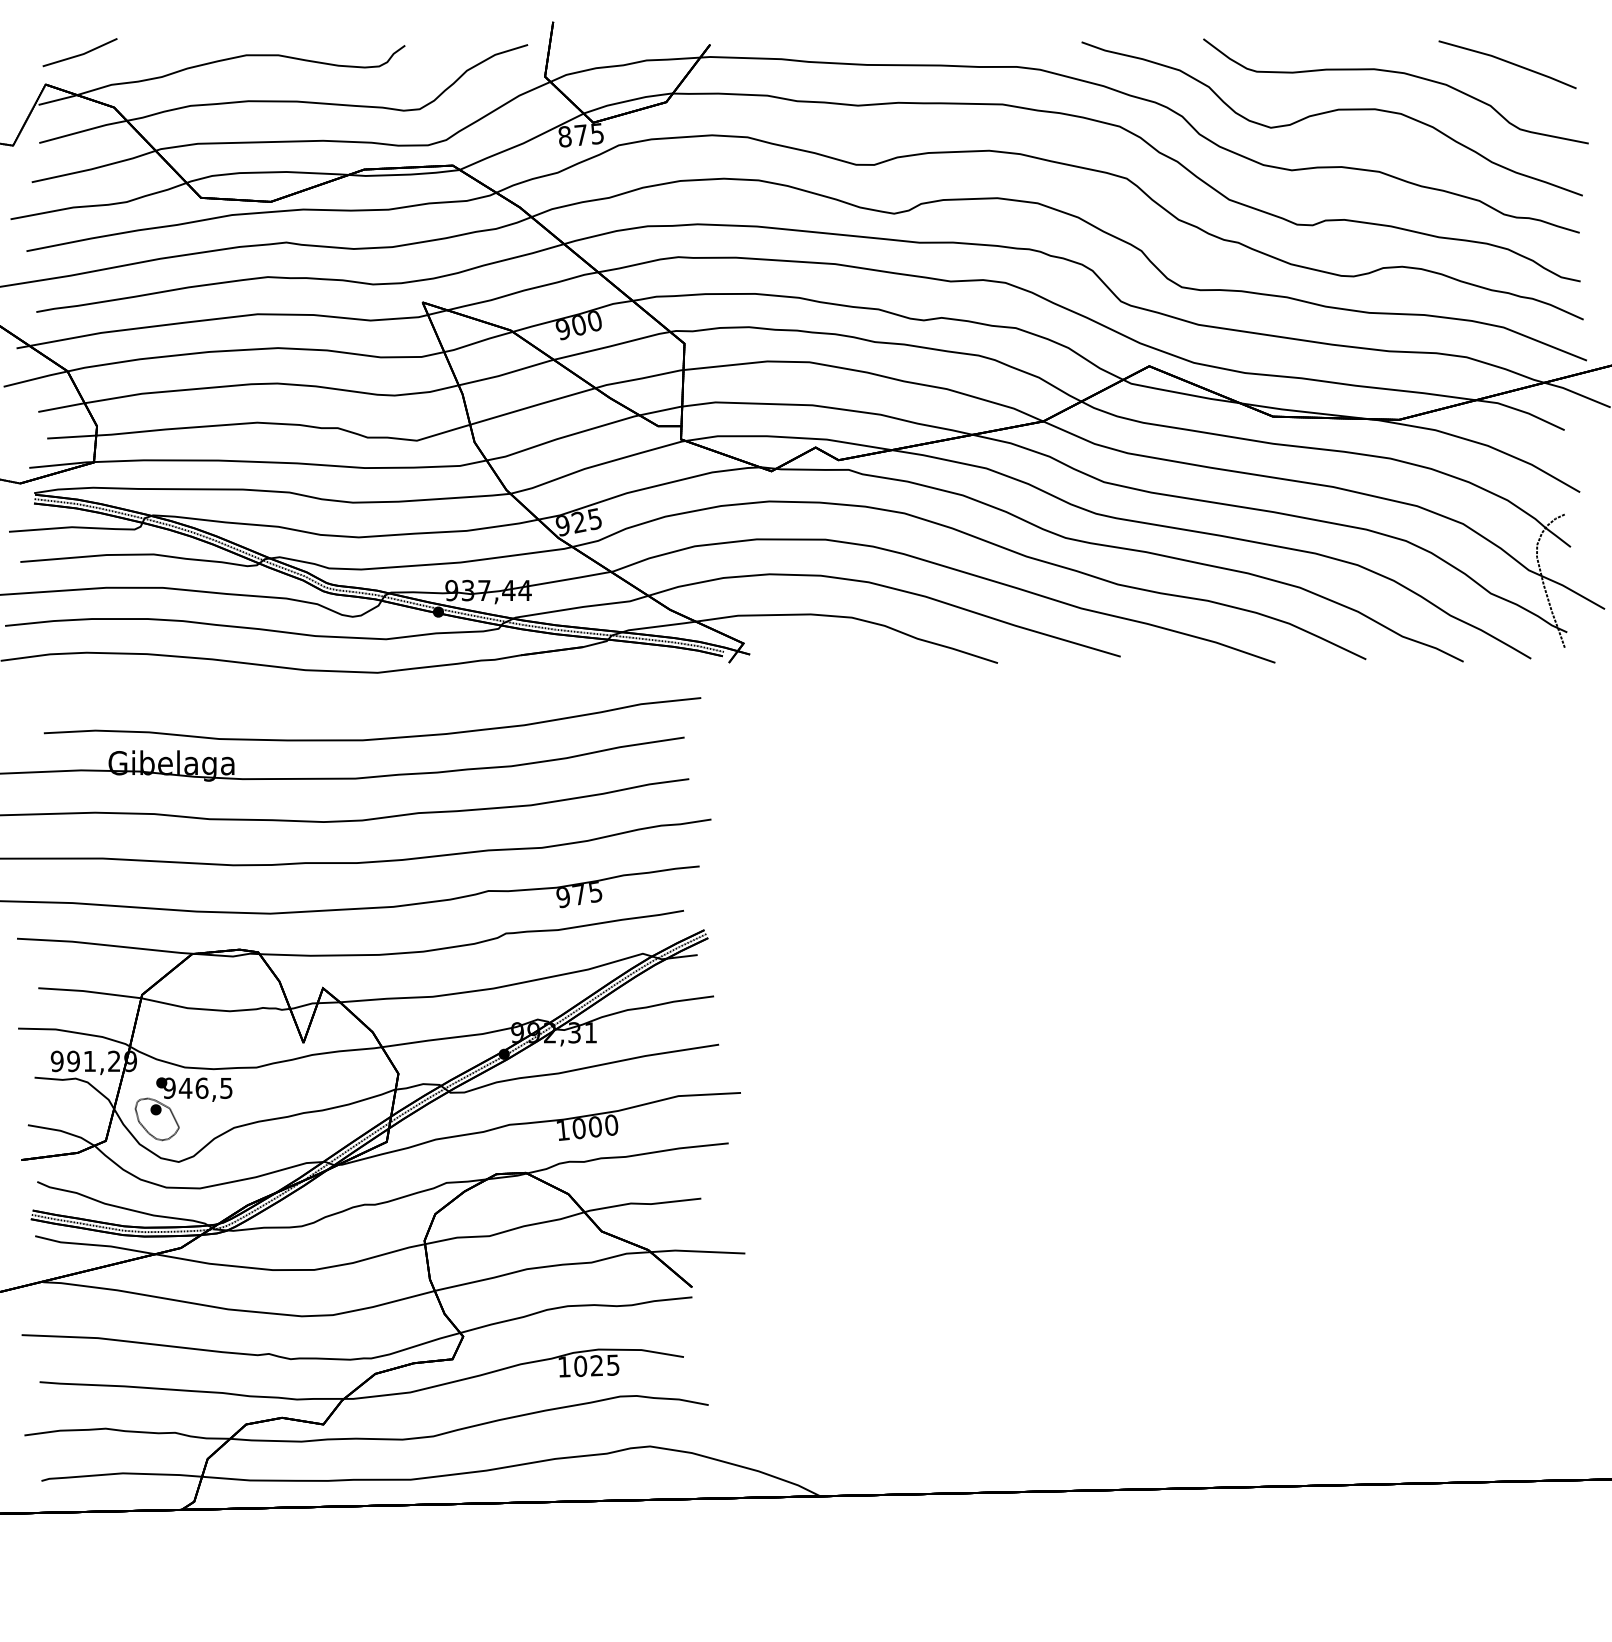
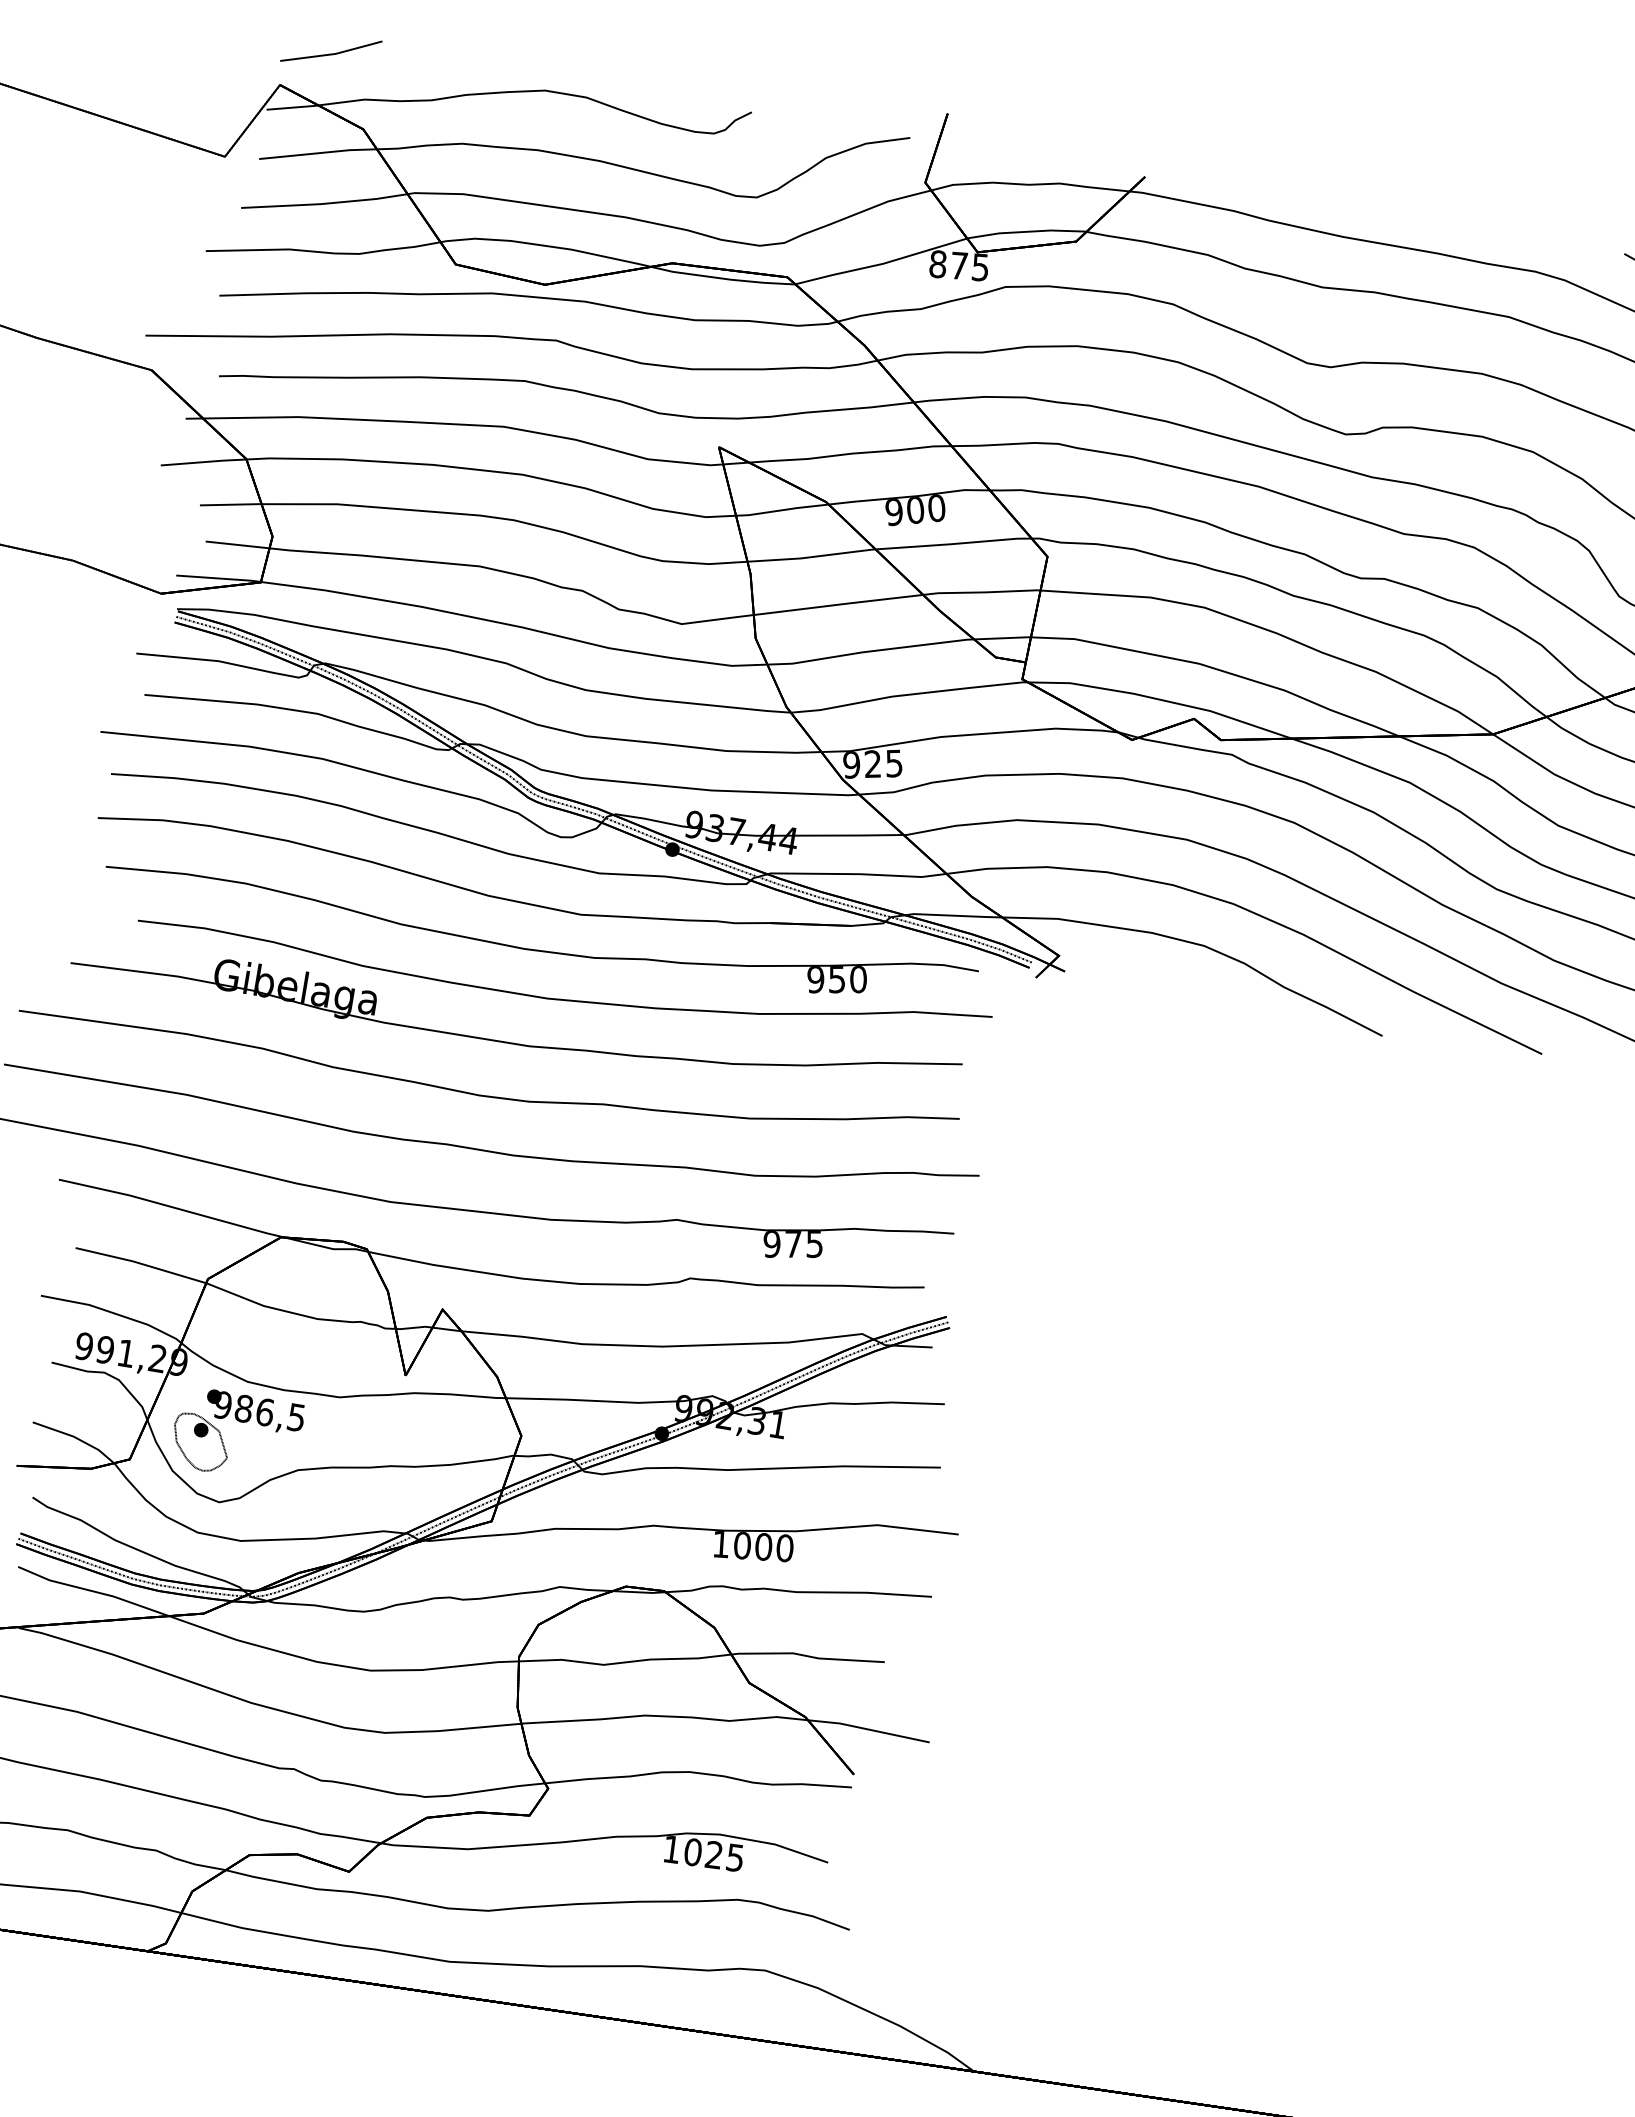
part: (348, 704) -> (536, 949), added
text: (185, 1087) -> (243, 1407), 946,5 -> 986,5

